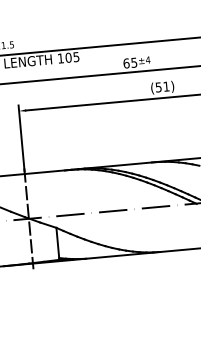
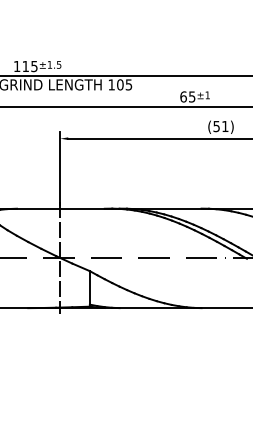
text: (147, 60) -> (207, 95), ±4 -> ±1

